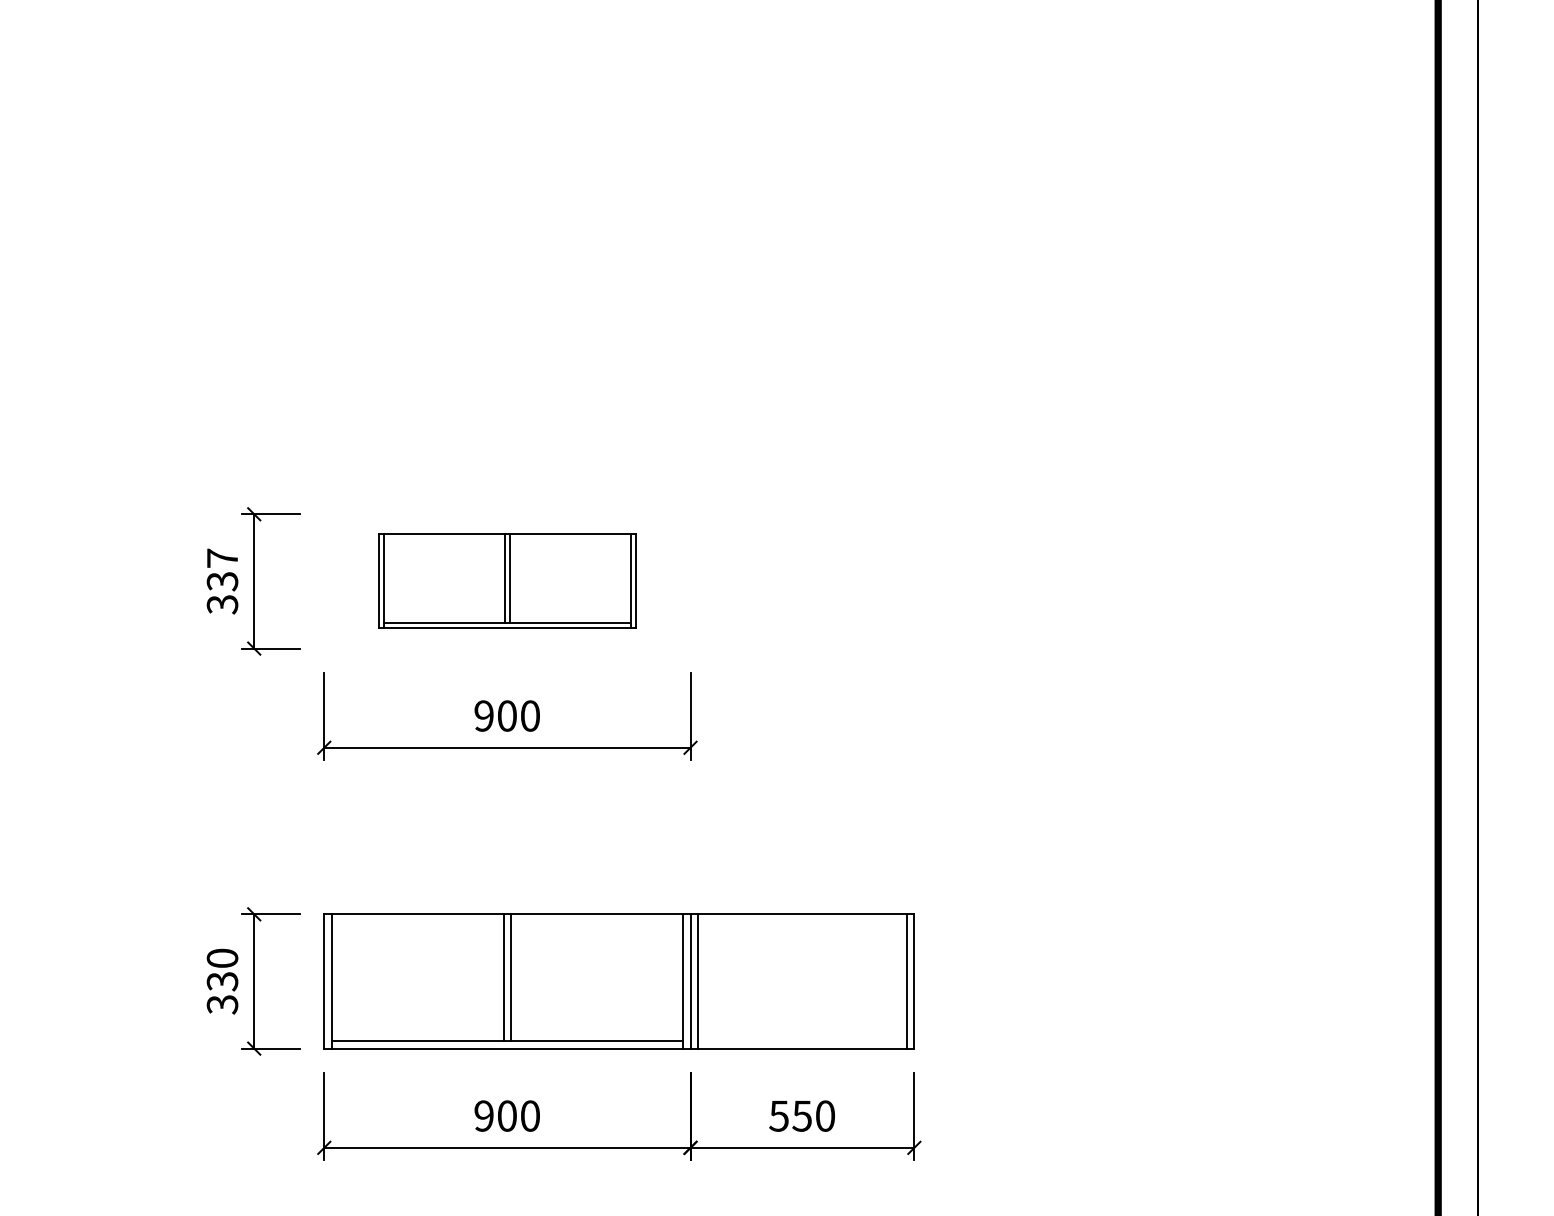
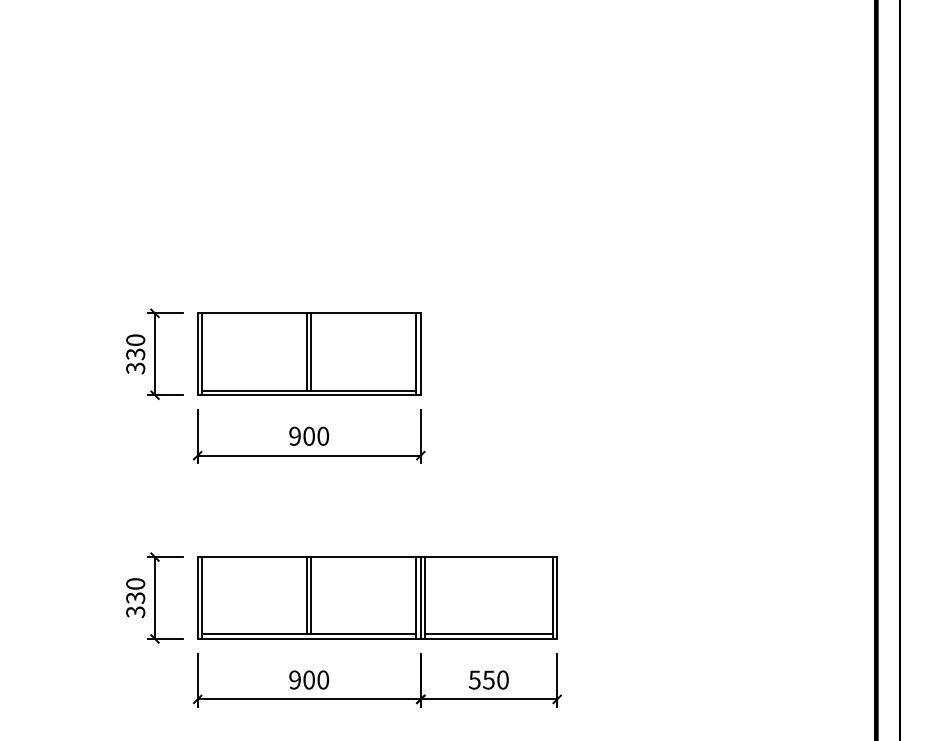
text: (222, 557) -> (135, 339), 337 -> 330
part: (507, 580) -> (309, 353), size x1.43
line: (801, 1041) -> (488, 634), added

